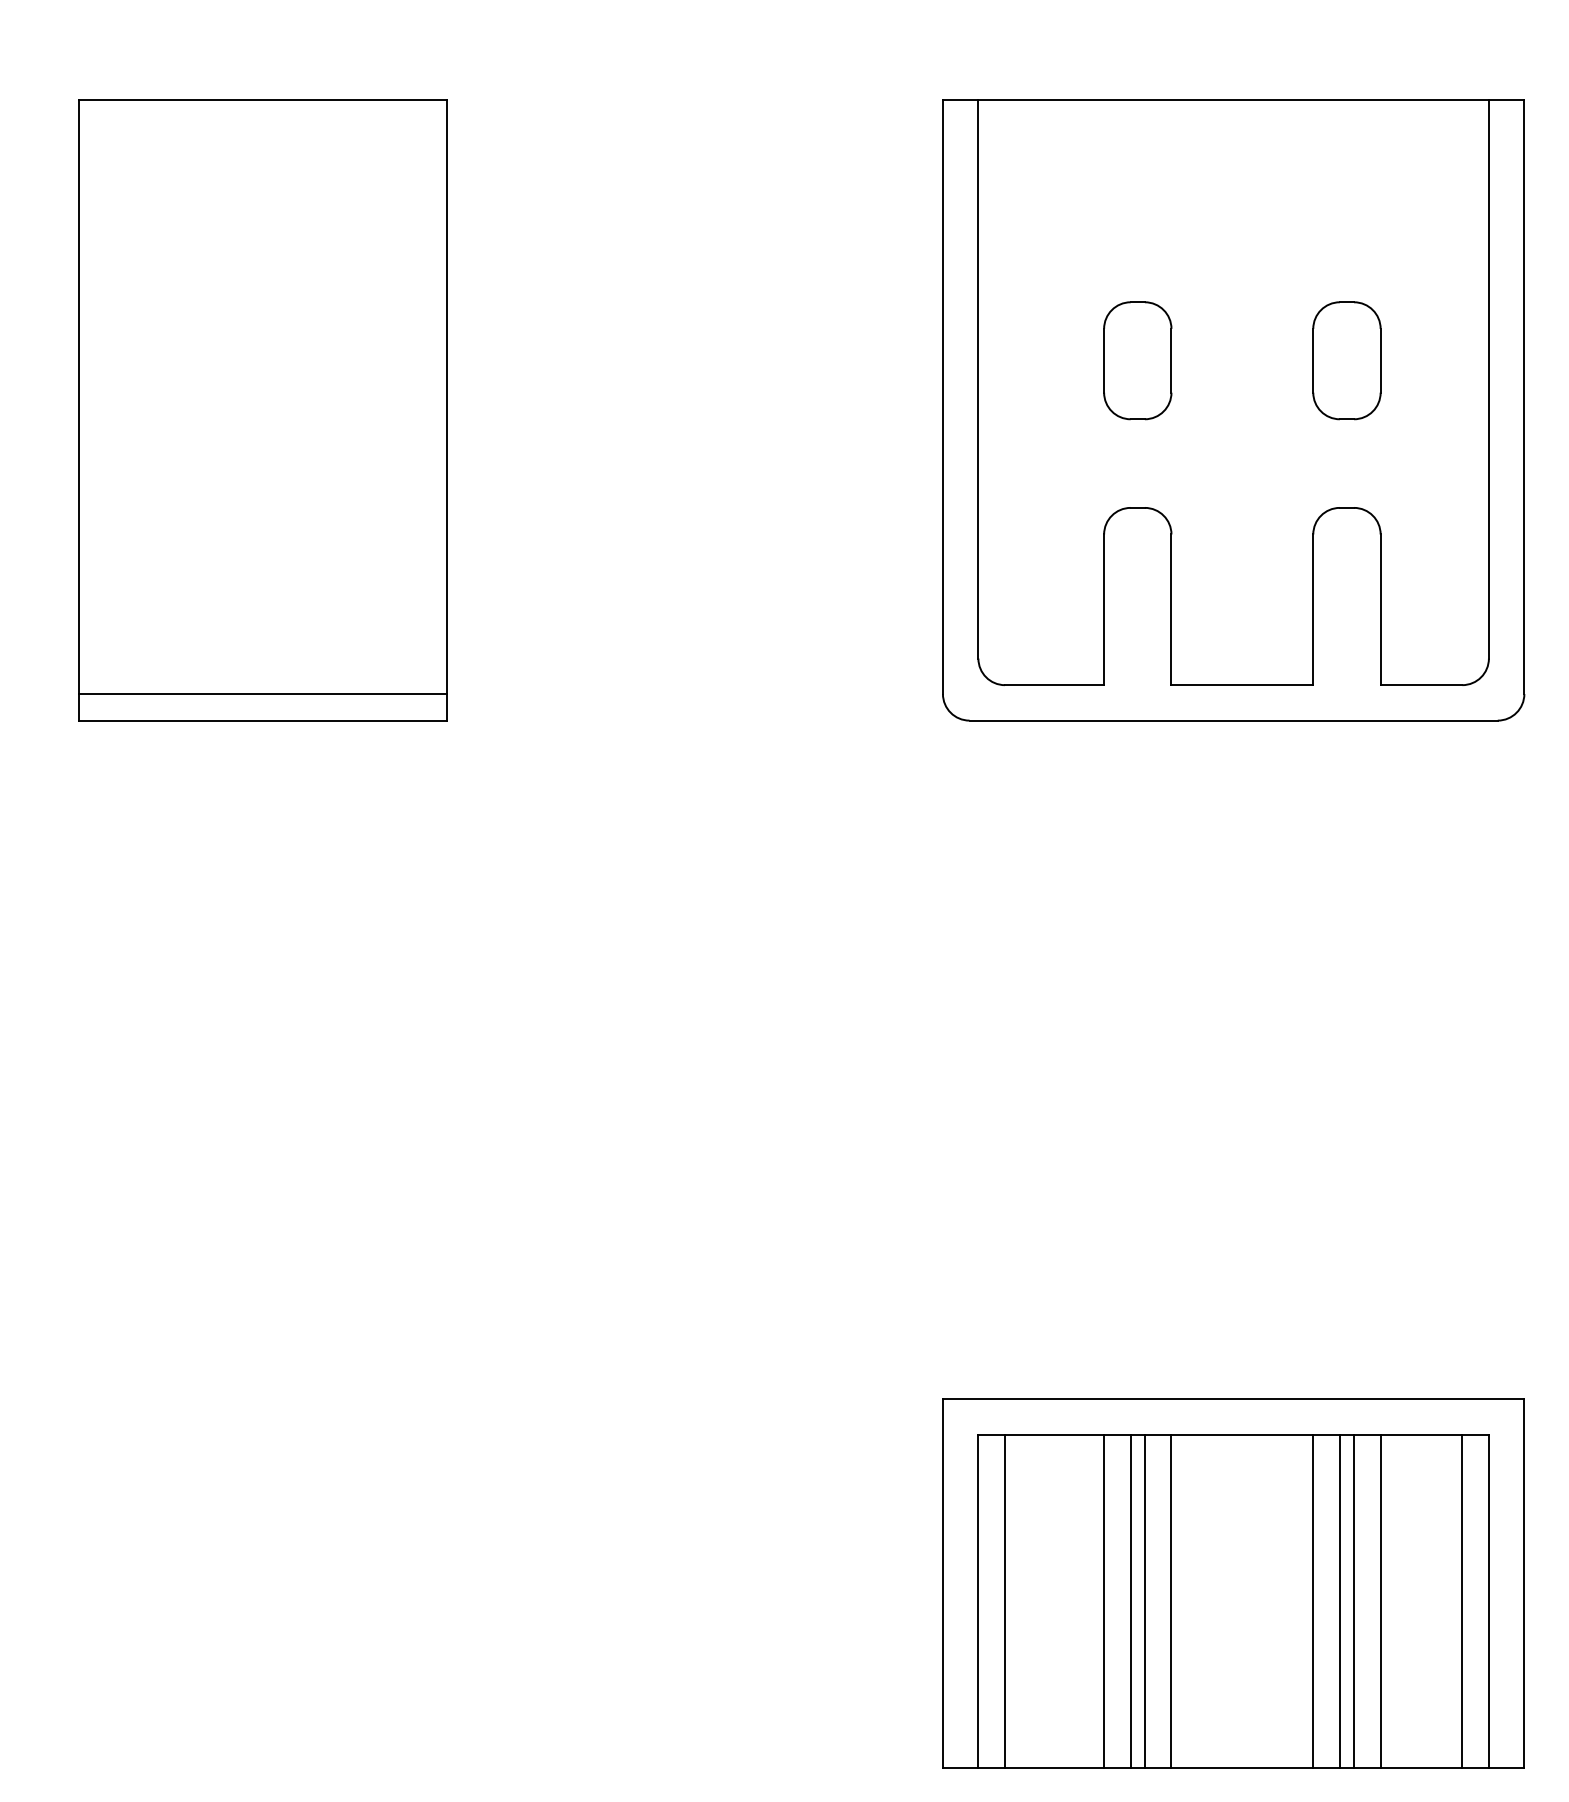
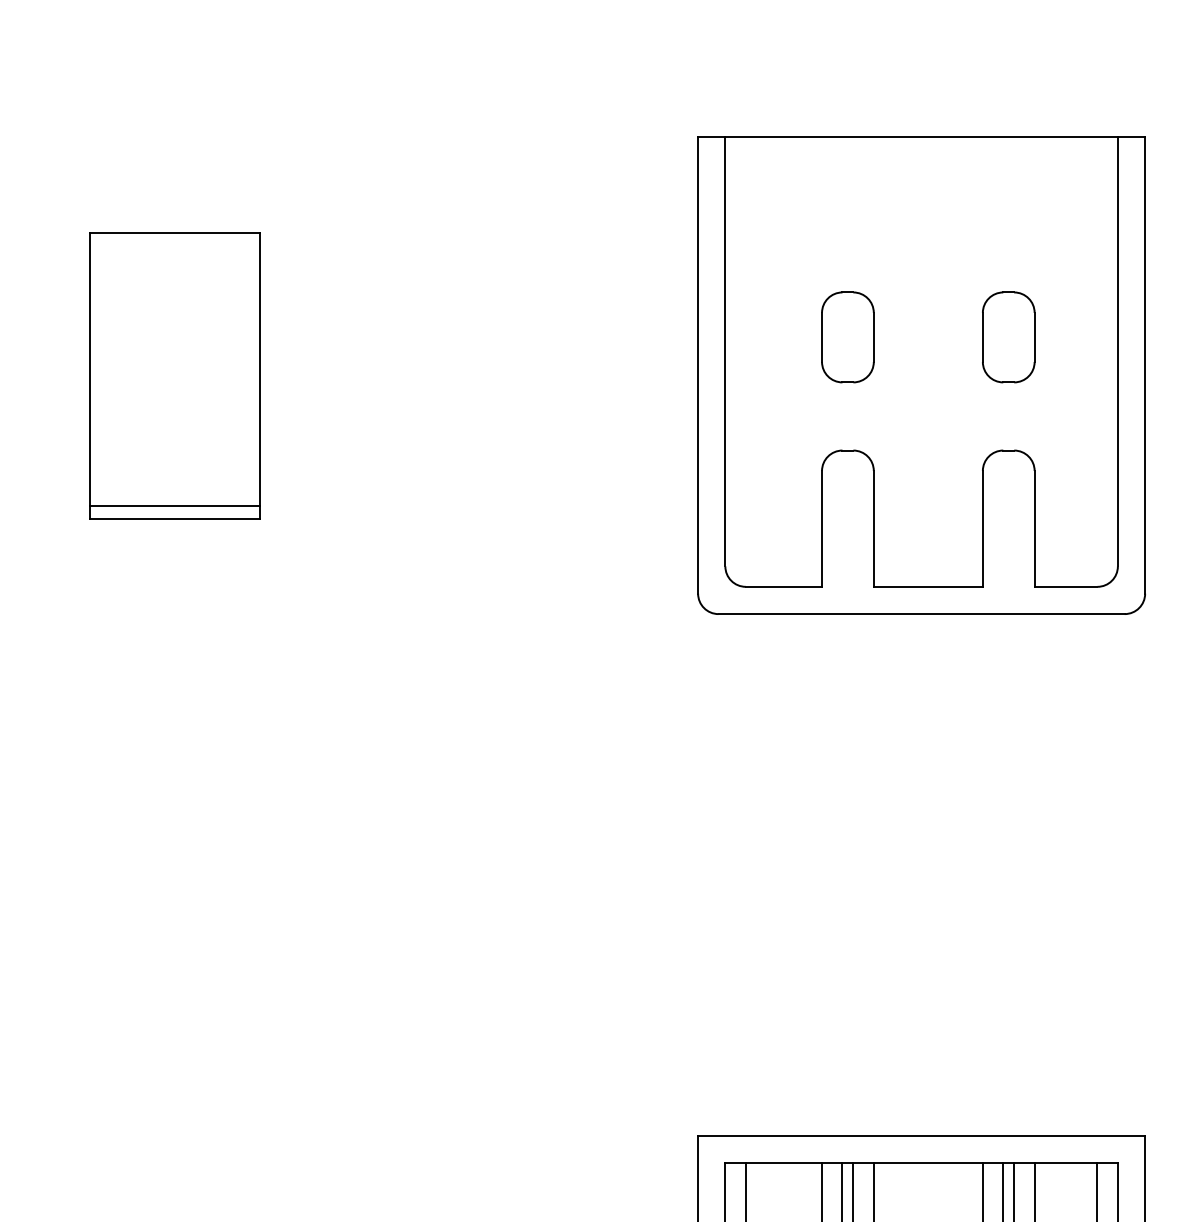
part: (262, 410) -> (174, 375), size x0.6

